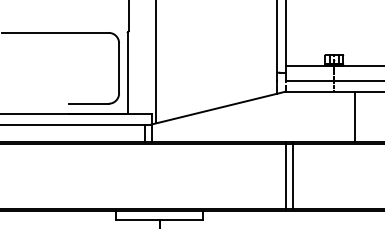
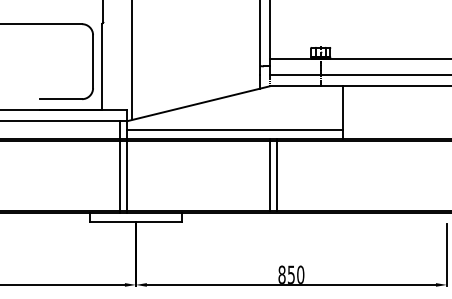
line: (252, 133) -> (234, 130), added
line: (145, 176) -> (120, 176), added
line: (151, 176) -> (127, 176), added

